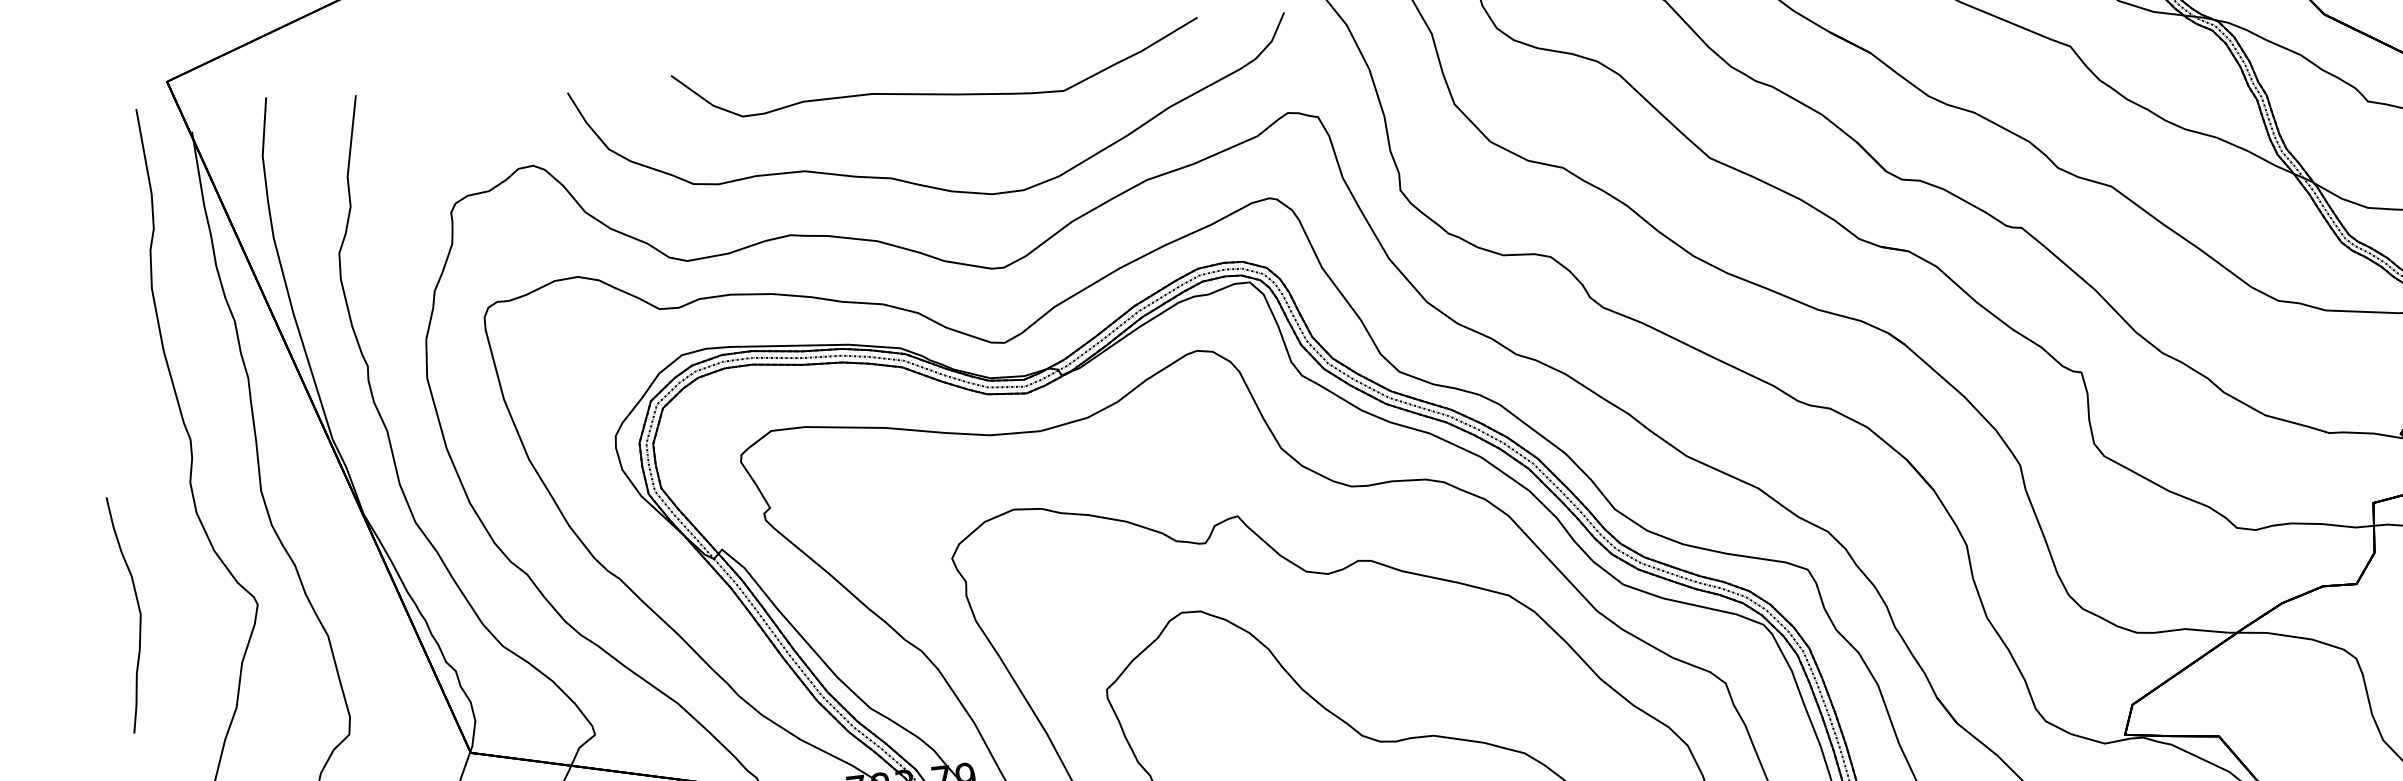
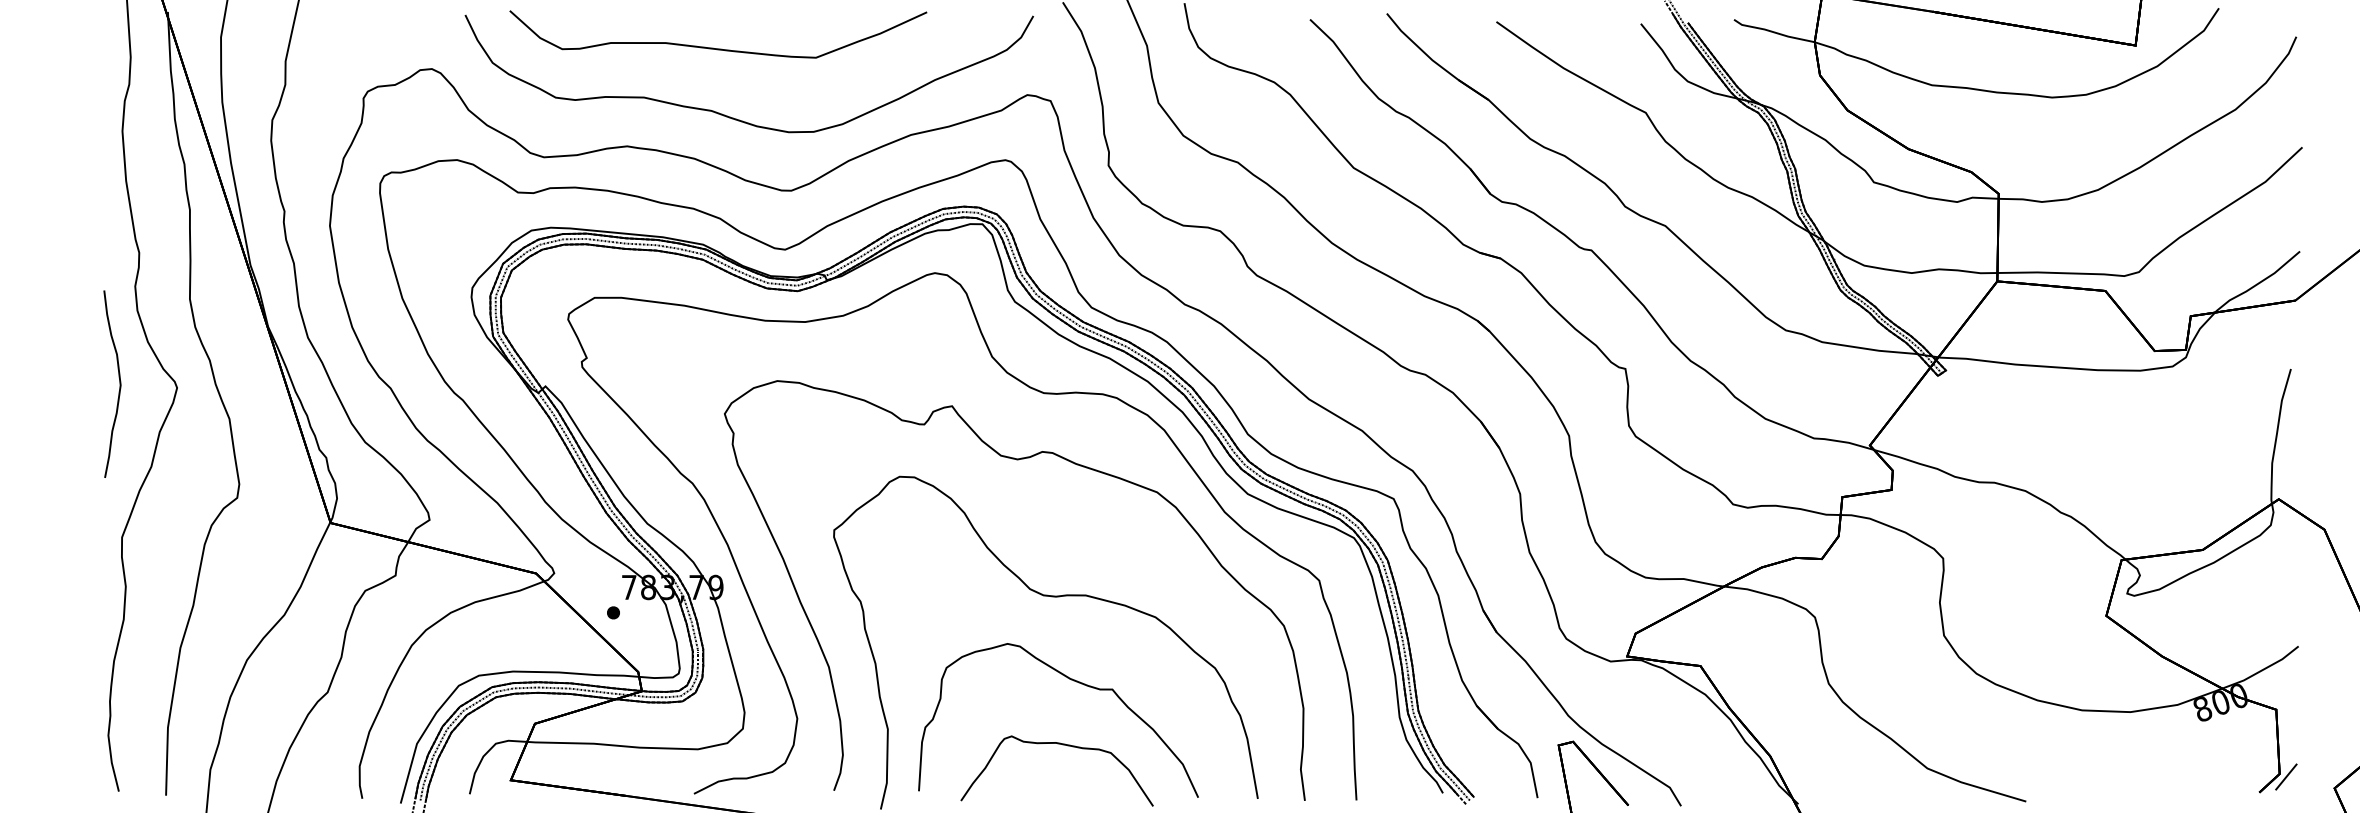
curve: (933, 92) -> (713, 47), moved
curve: (139, 612) -> (119, 383), moved

